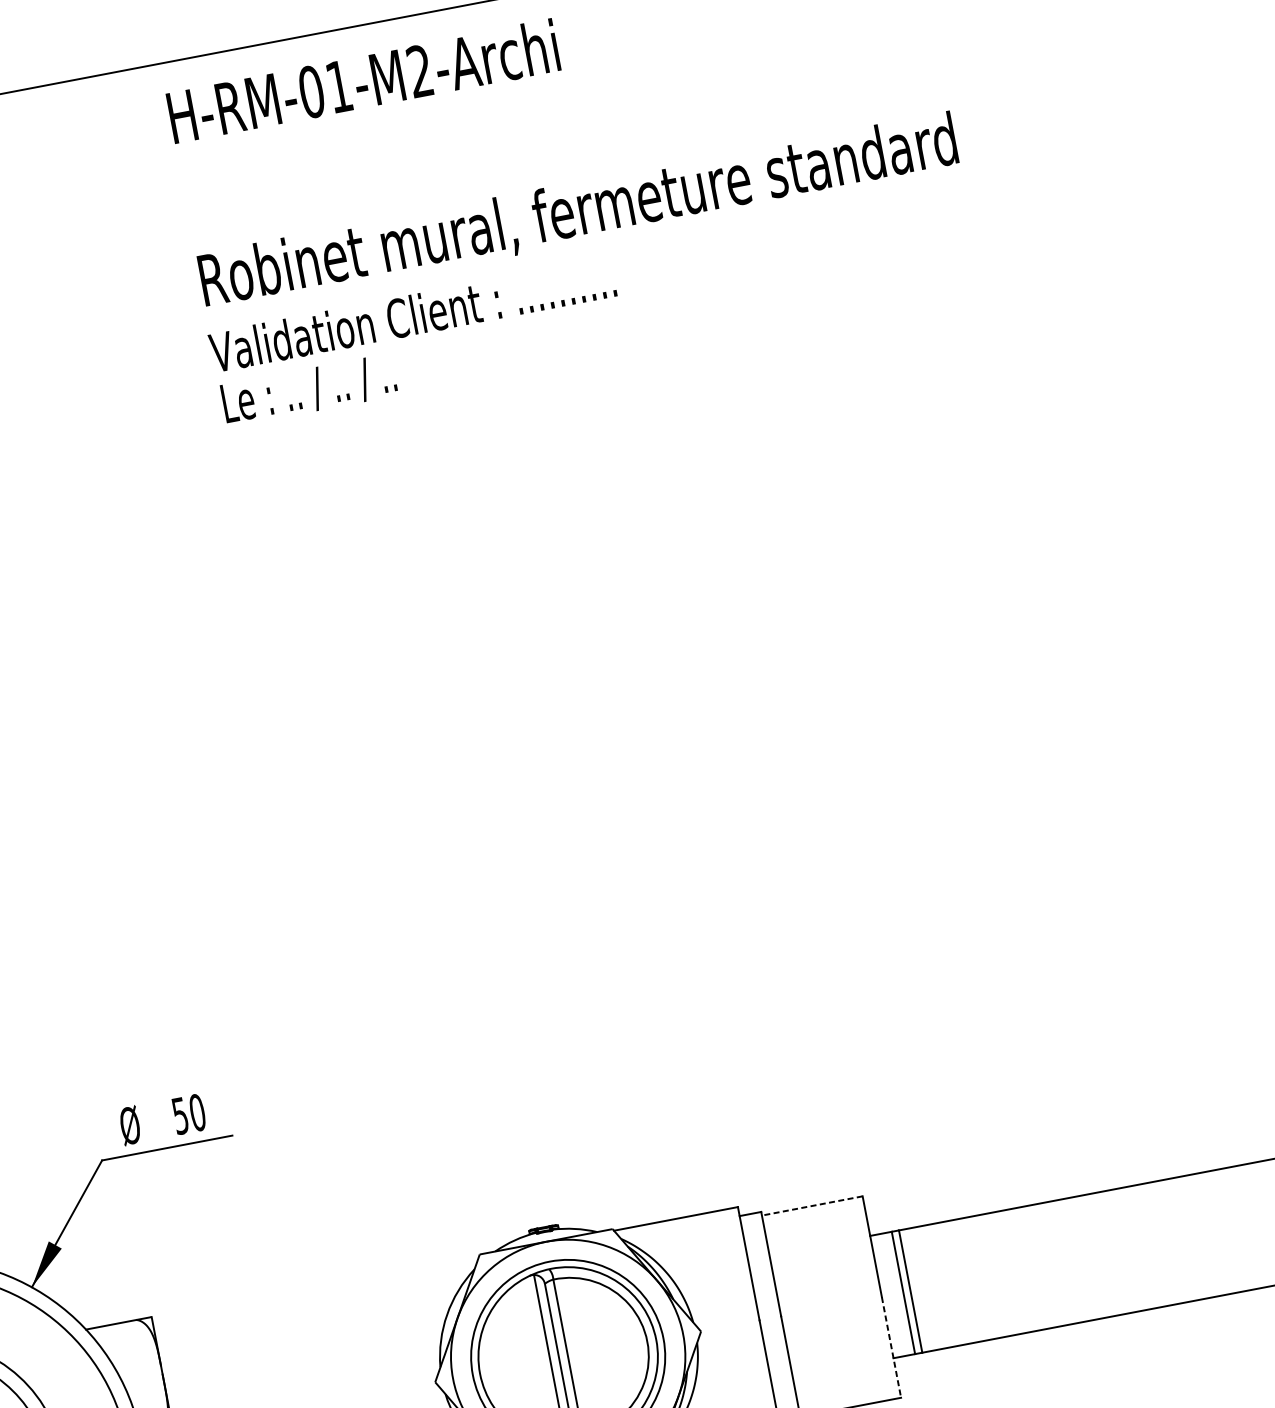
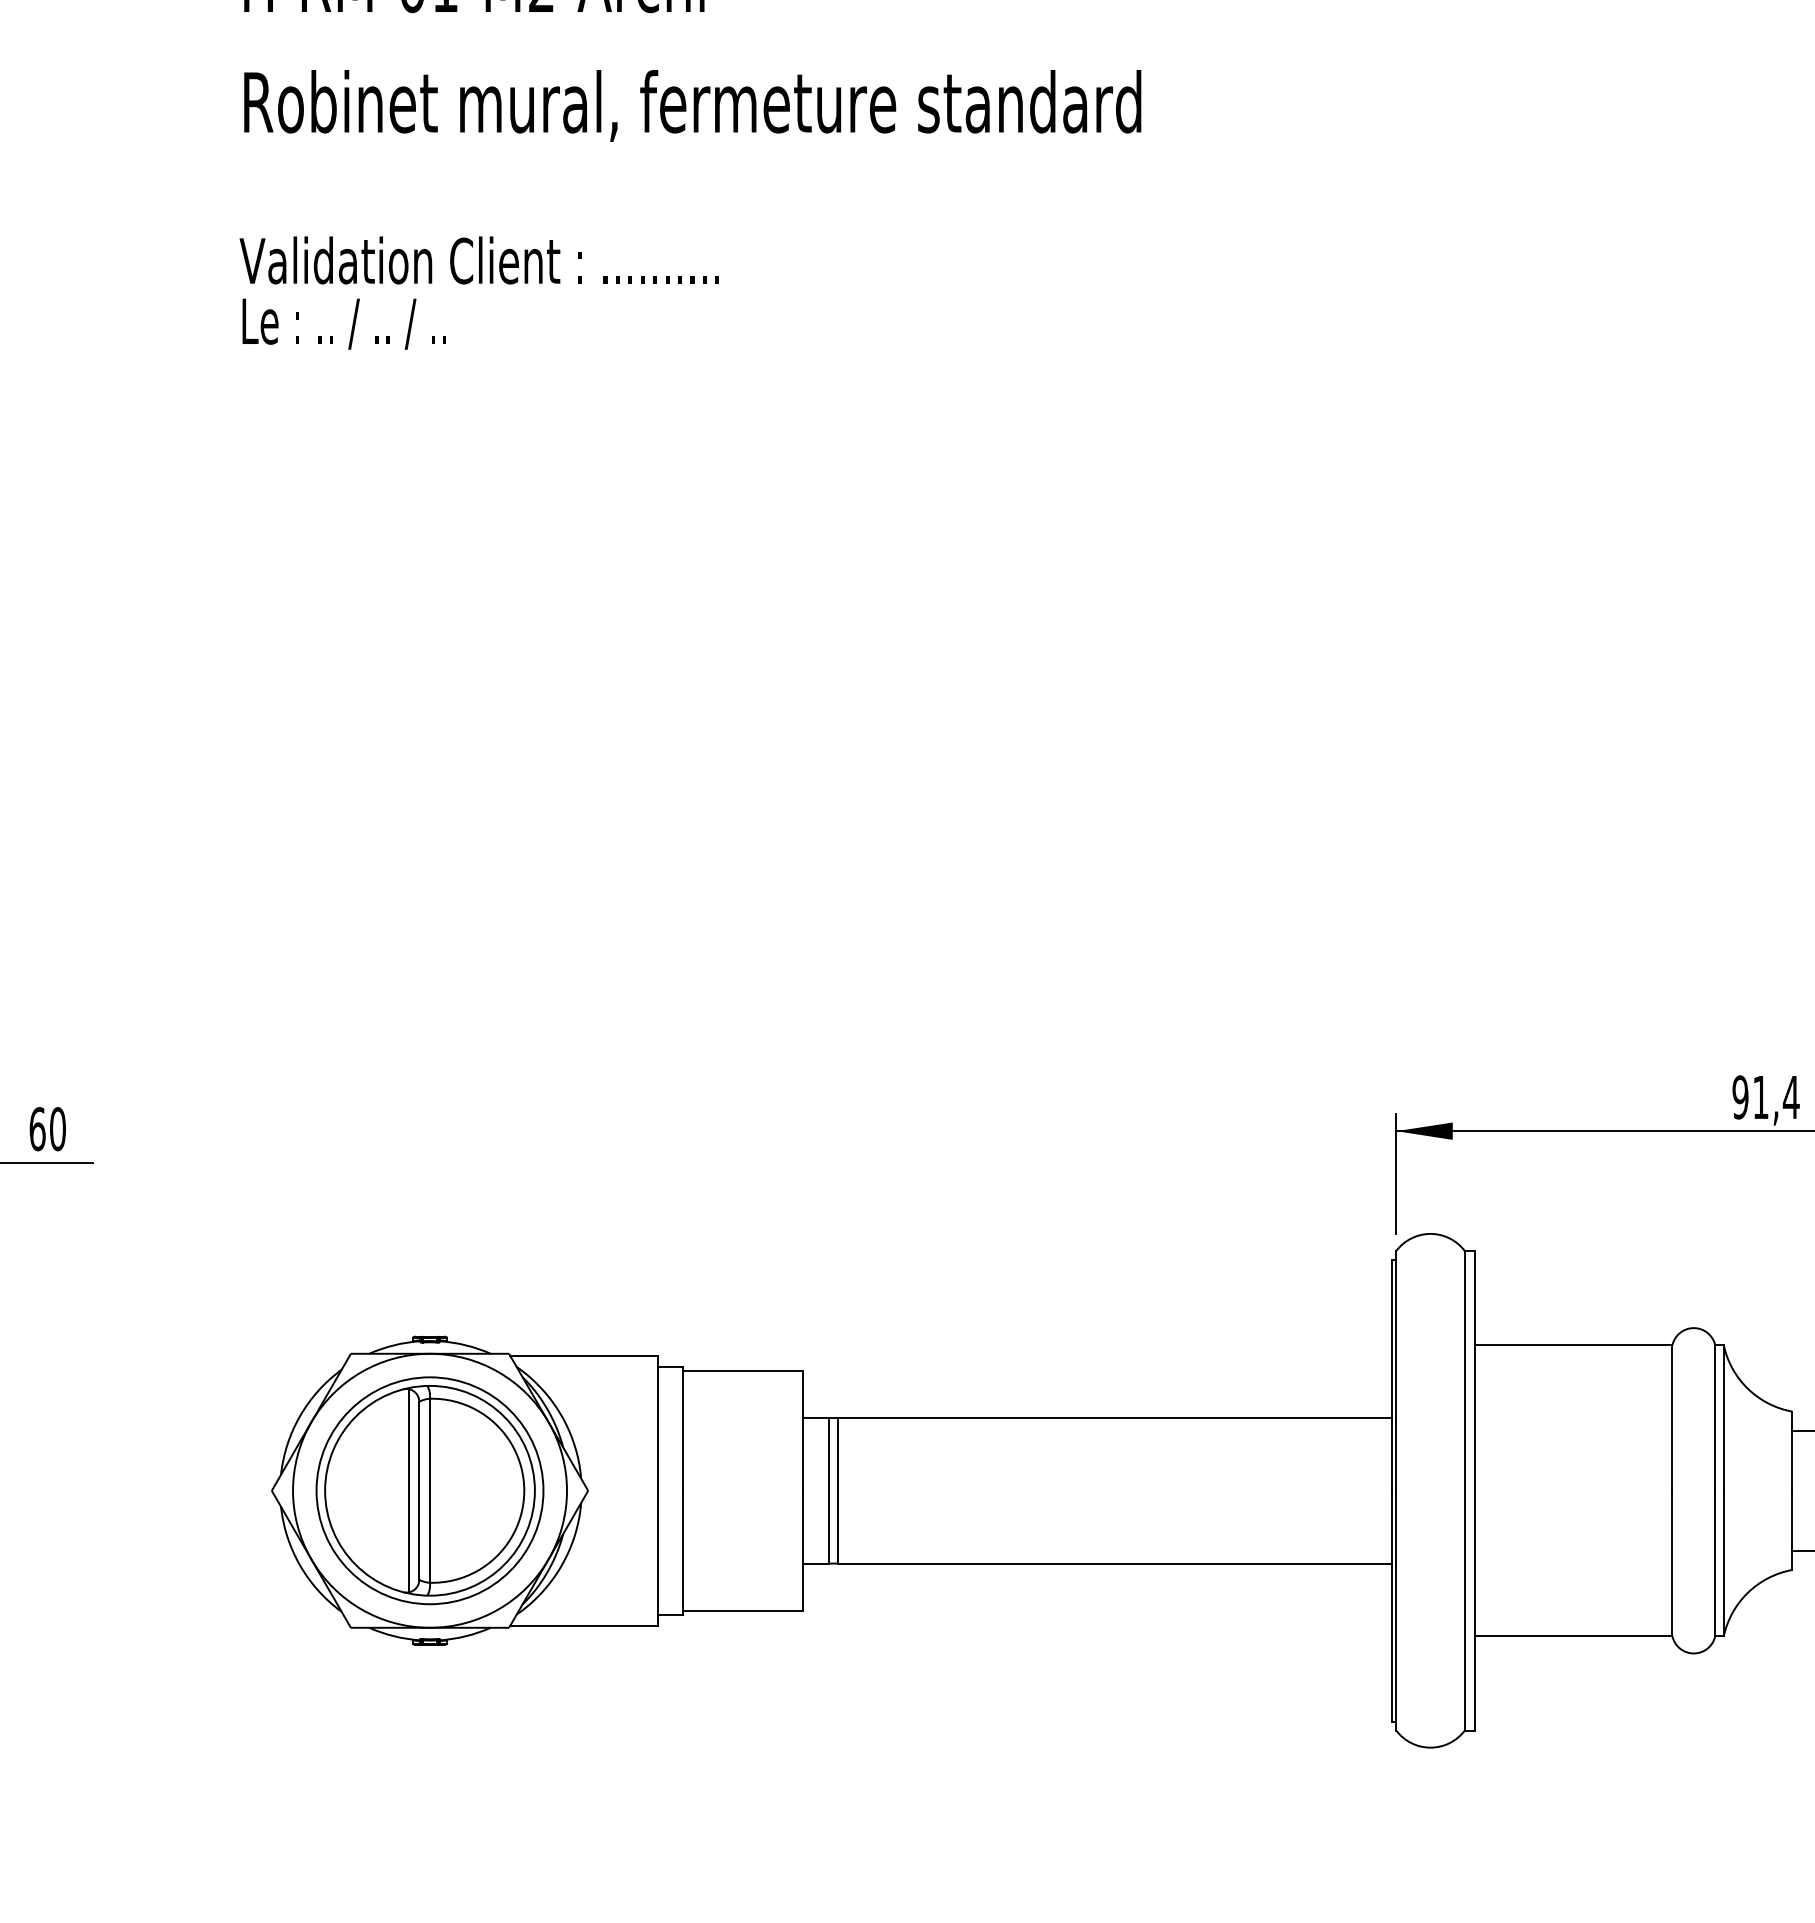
text: (578, 212) -> (692, 105), moved
text: (180, 1116) -> (37, 1129), 50 -> 60
line: (812, 1205) -> (743, 1370), dashed -> solid
line: (891, 1347) -> (803, 1550), dashed -> solid

